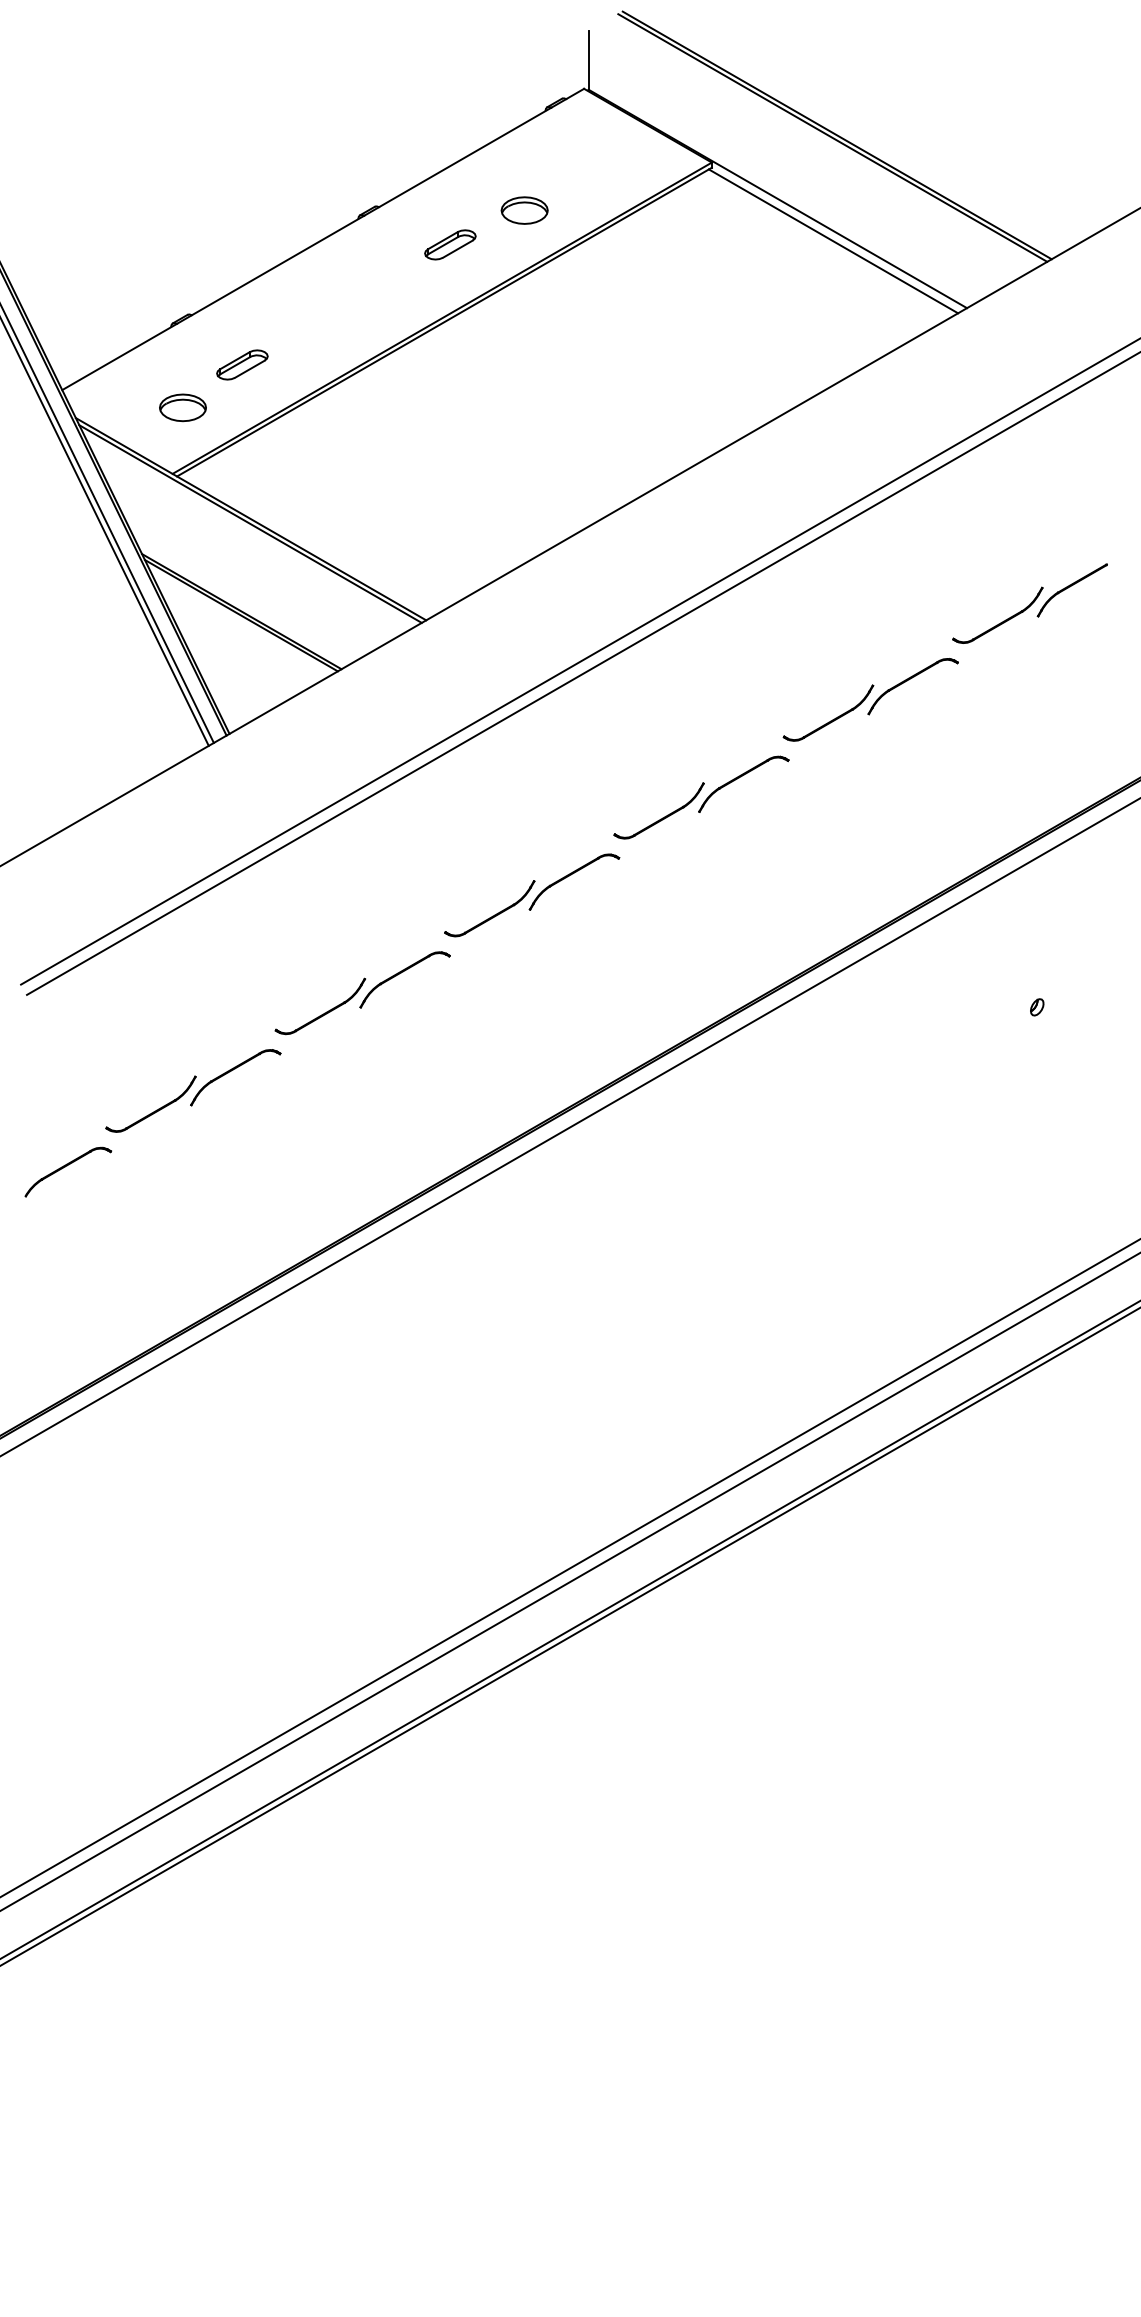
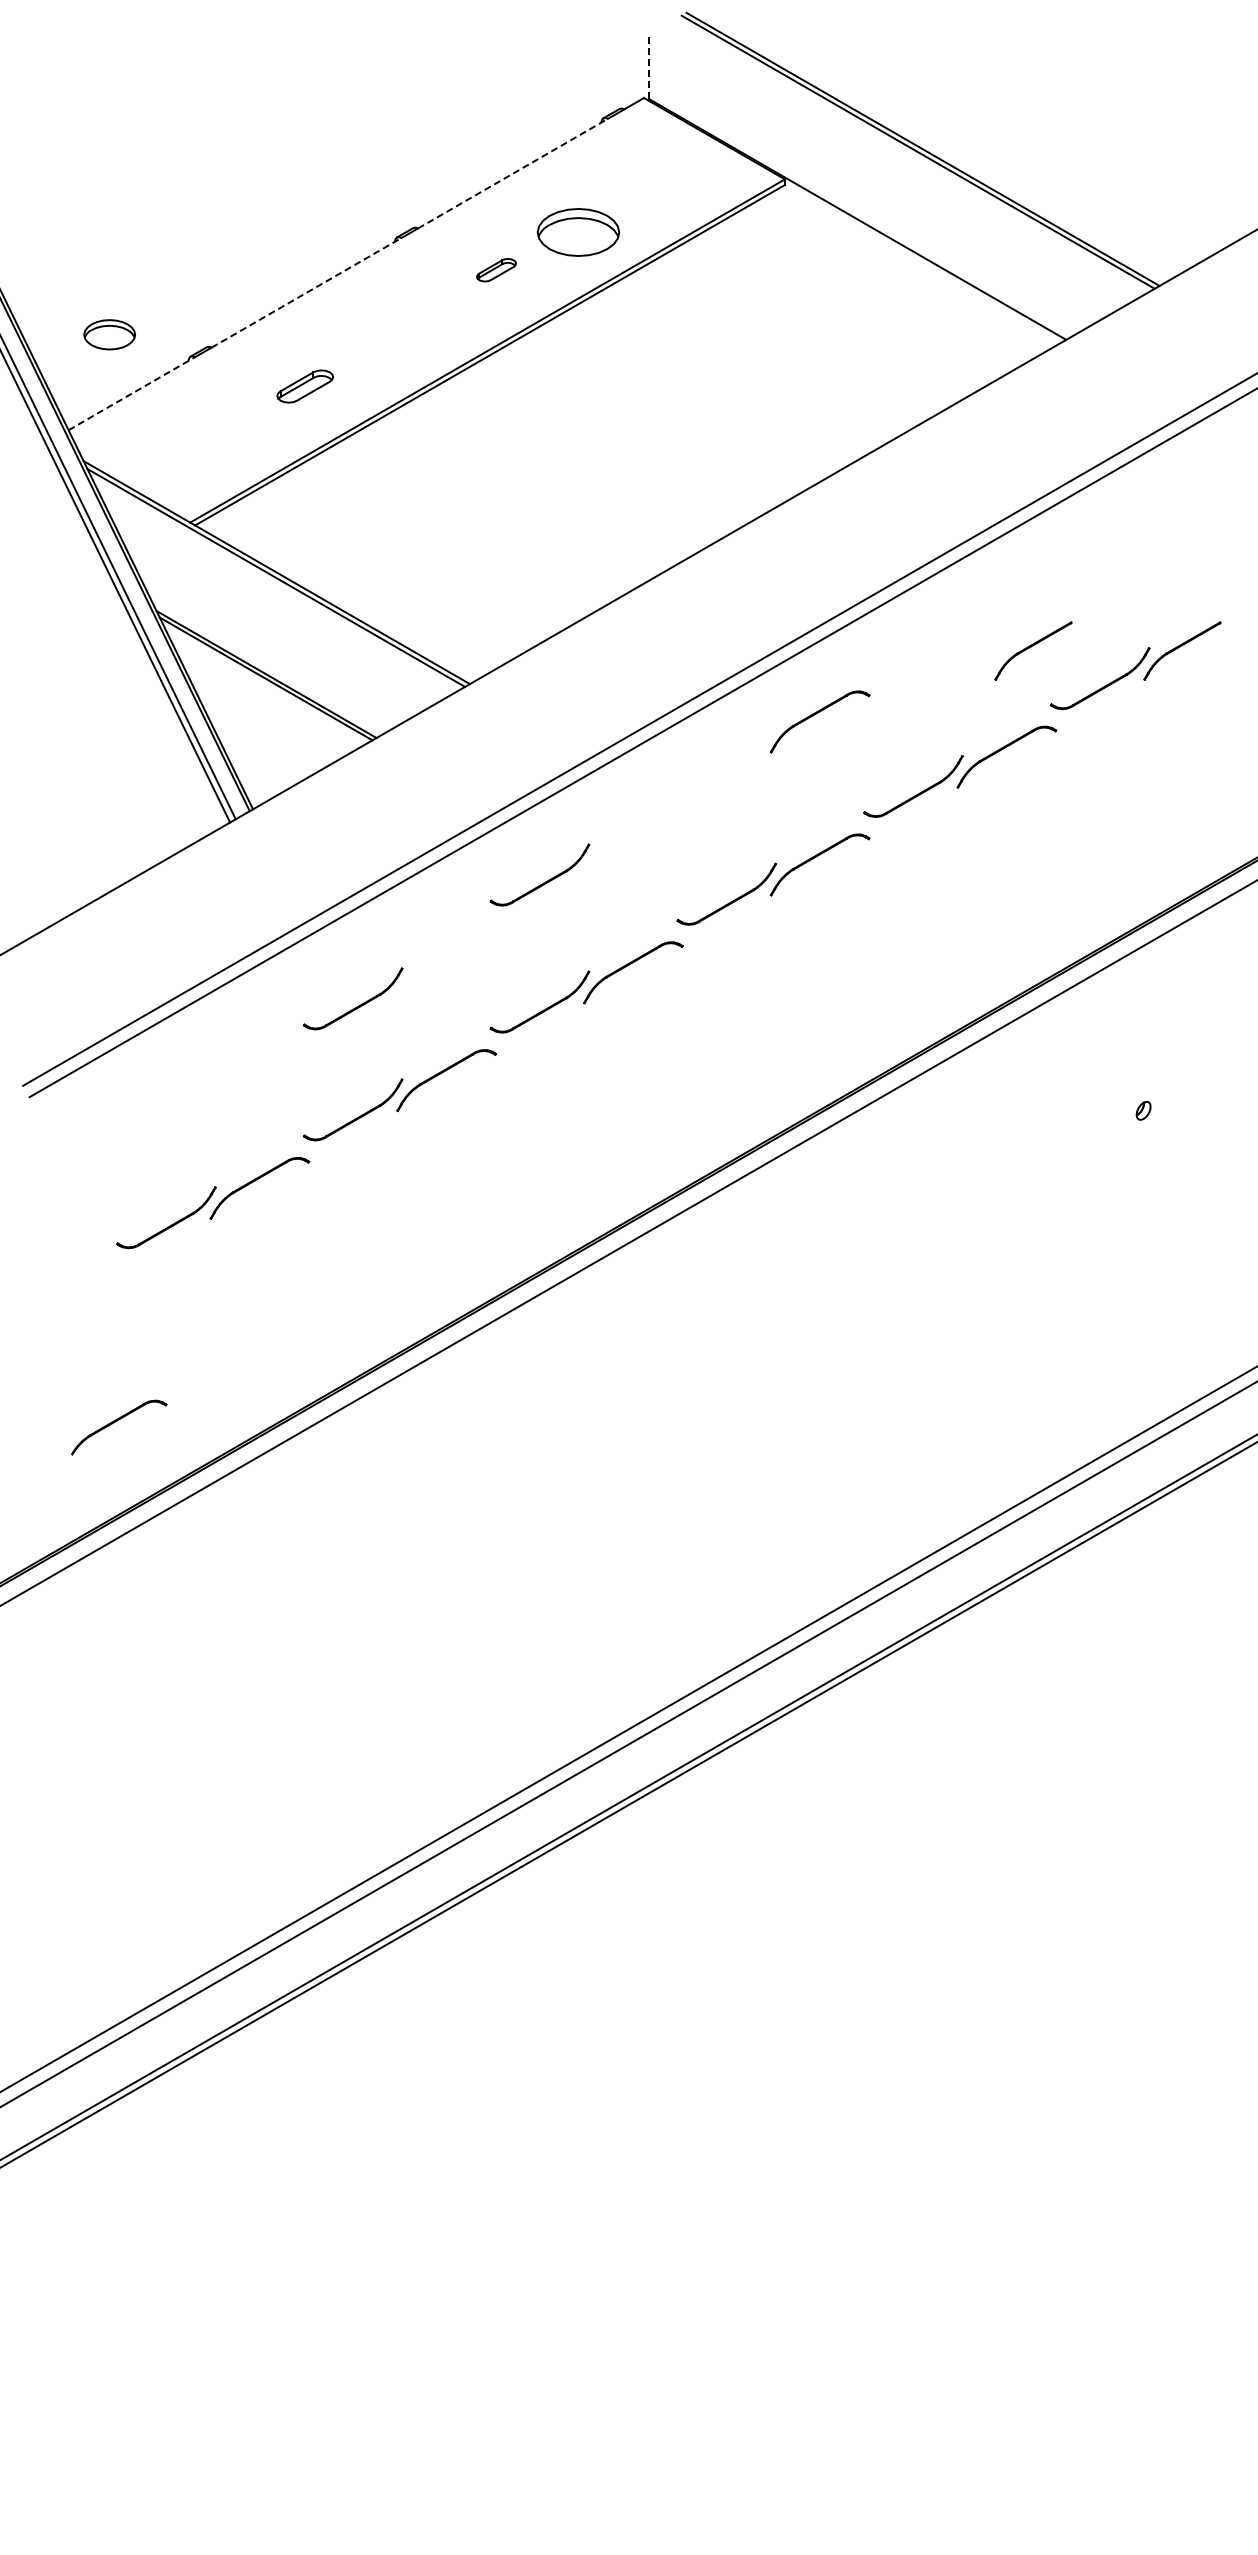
line: (588, 60) -> (648, 66), solid -> dashed
line: (464, 157) -> (512, 173), solid -> dashed
part: (524, 209) -> (578, 231), size x1.6
line: (833, 240) -> (918, 265), removed
part: (450, 245) -> (496, 270), size x0.7
line: (278, 265) -> (306, 292), solid -> dashed
line: (120, 356) -> (132, 393), solid -> dashed
part: (241, 364) -> (304, 386), moved
part: (182, 407) -> (109, 334), moved
part: (937, 589) -> (1033, 650), added
part: (740, 647) -> (816, 714), added
part: (492, 800) -> (543, 882), added
part: (323, 912) -> (356, 1006), added
part: (66, 1166) -> (117, 1421), moved

